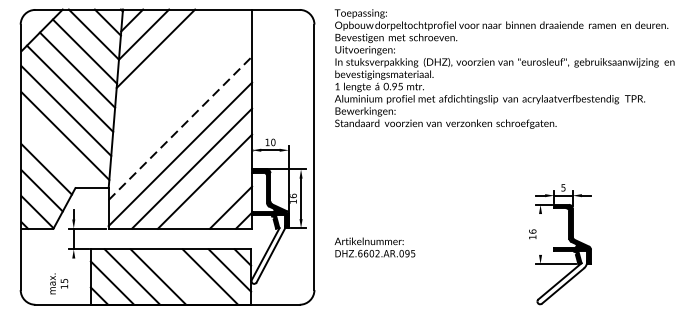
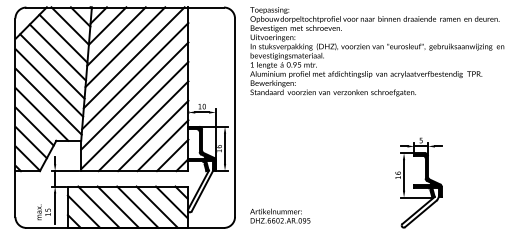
line: (167, 63) -> (125, 47), added
line: (178, 76) -> (133, 57), added
line: (181, 102) -> (135, 76), added
line: (179, 128) -> (134, 96), dashed -> solid
line: (56, 152) -> (42, 114), added
line: (217, 194) -> (162, 145), added
line: (541, 234) -> (404, 175), added
text: (375, 246) -> (280, 215), moved
line: (183, 276) -> (137, 206), added
line: (74, 278) -> (55, 208), added

